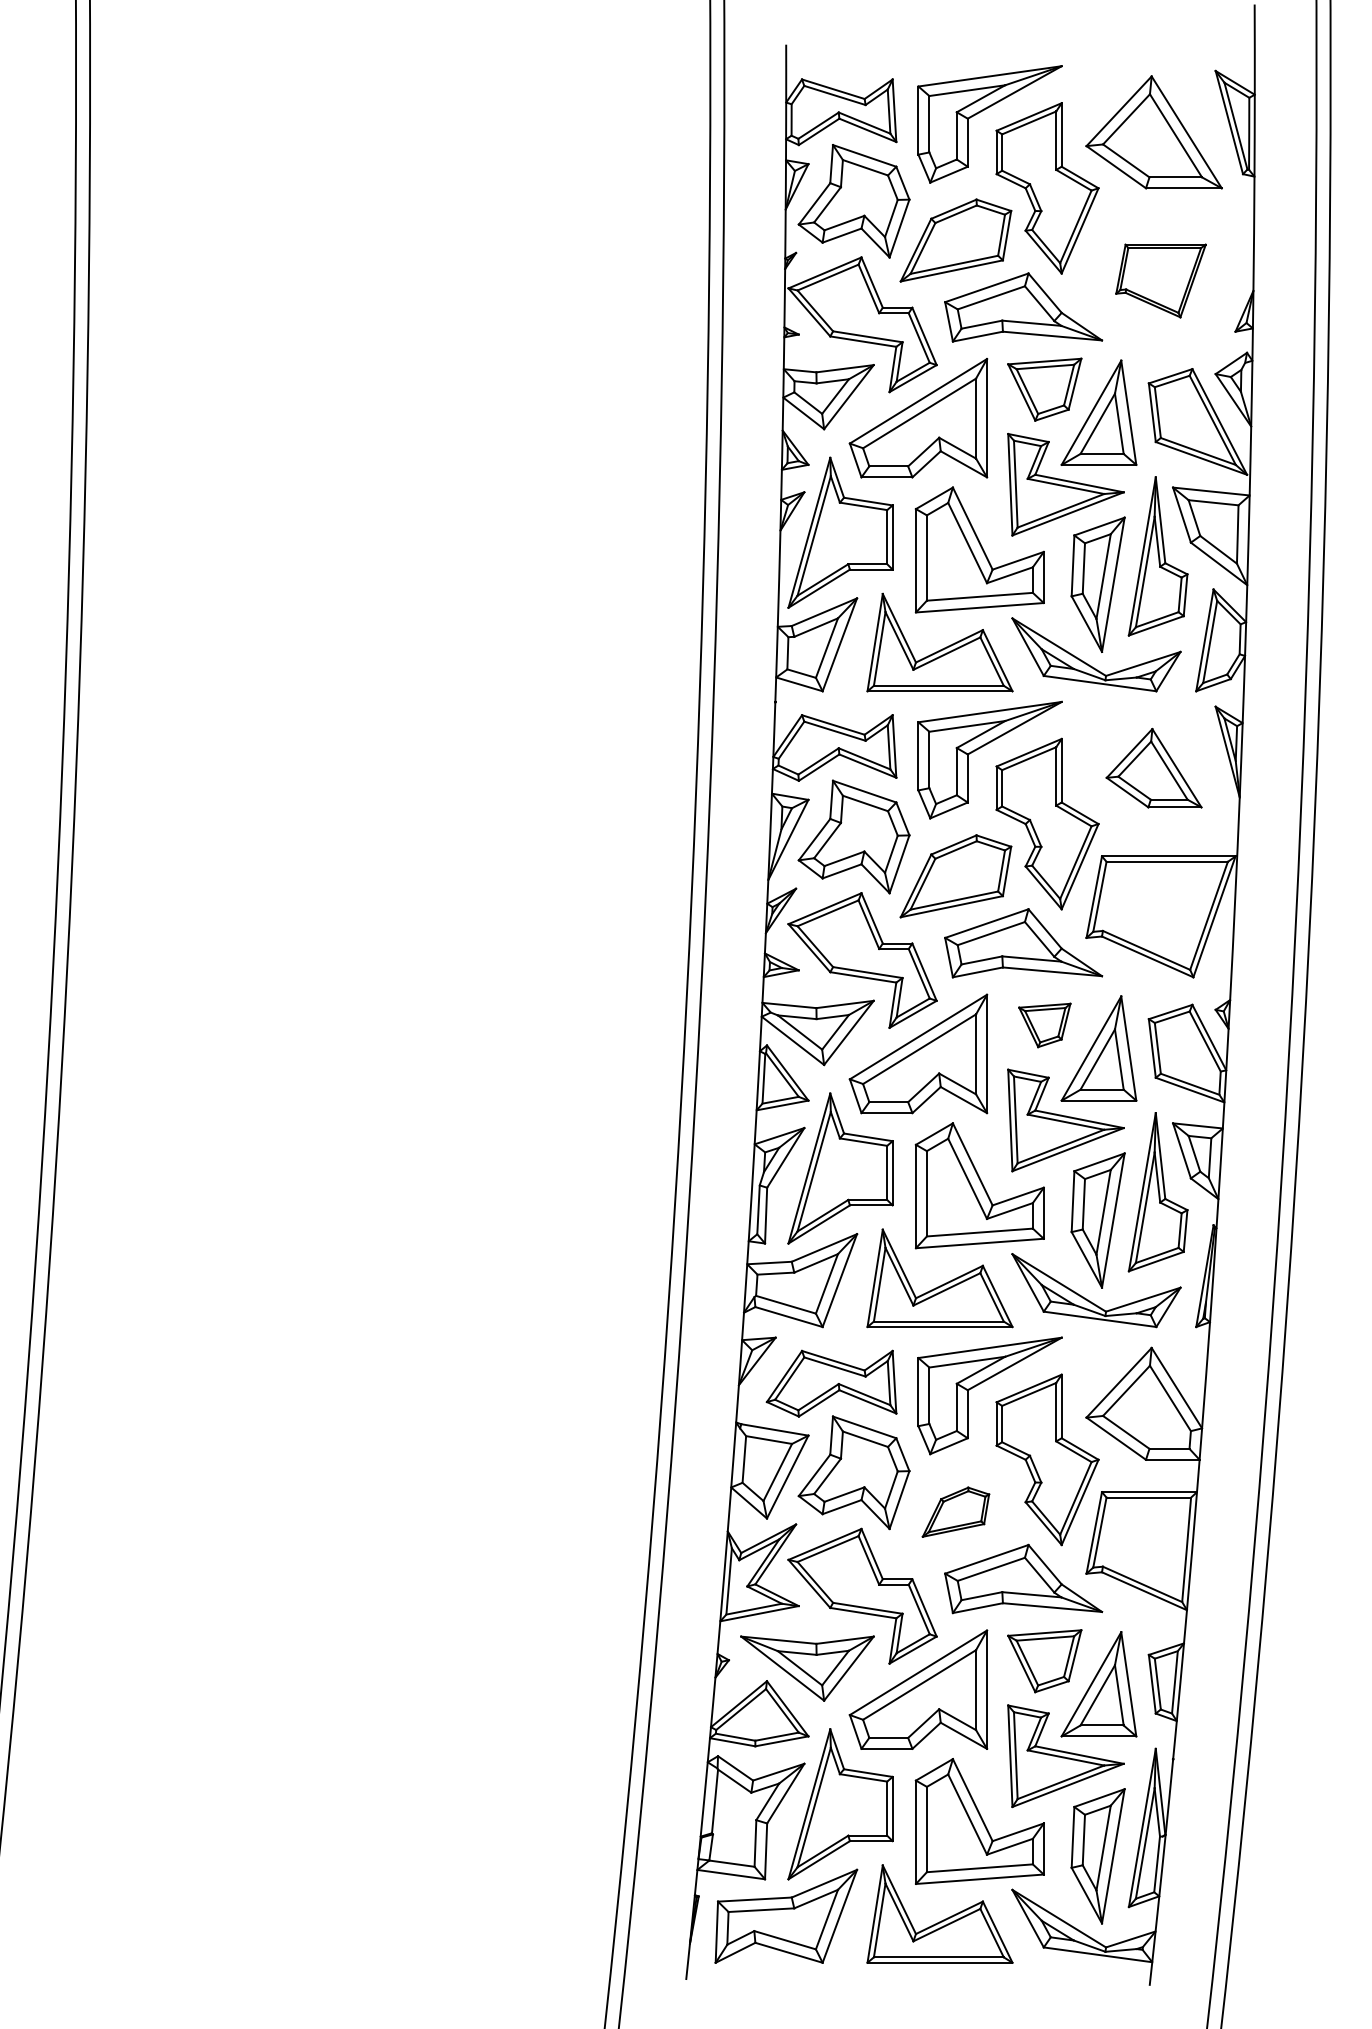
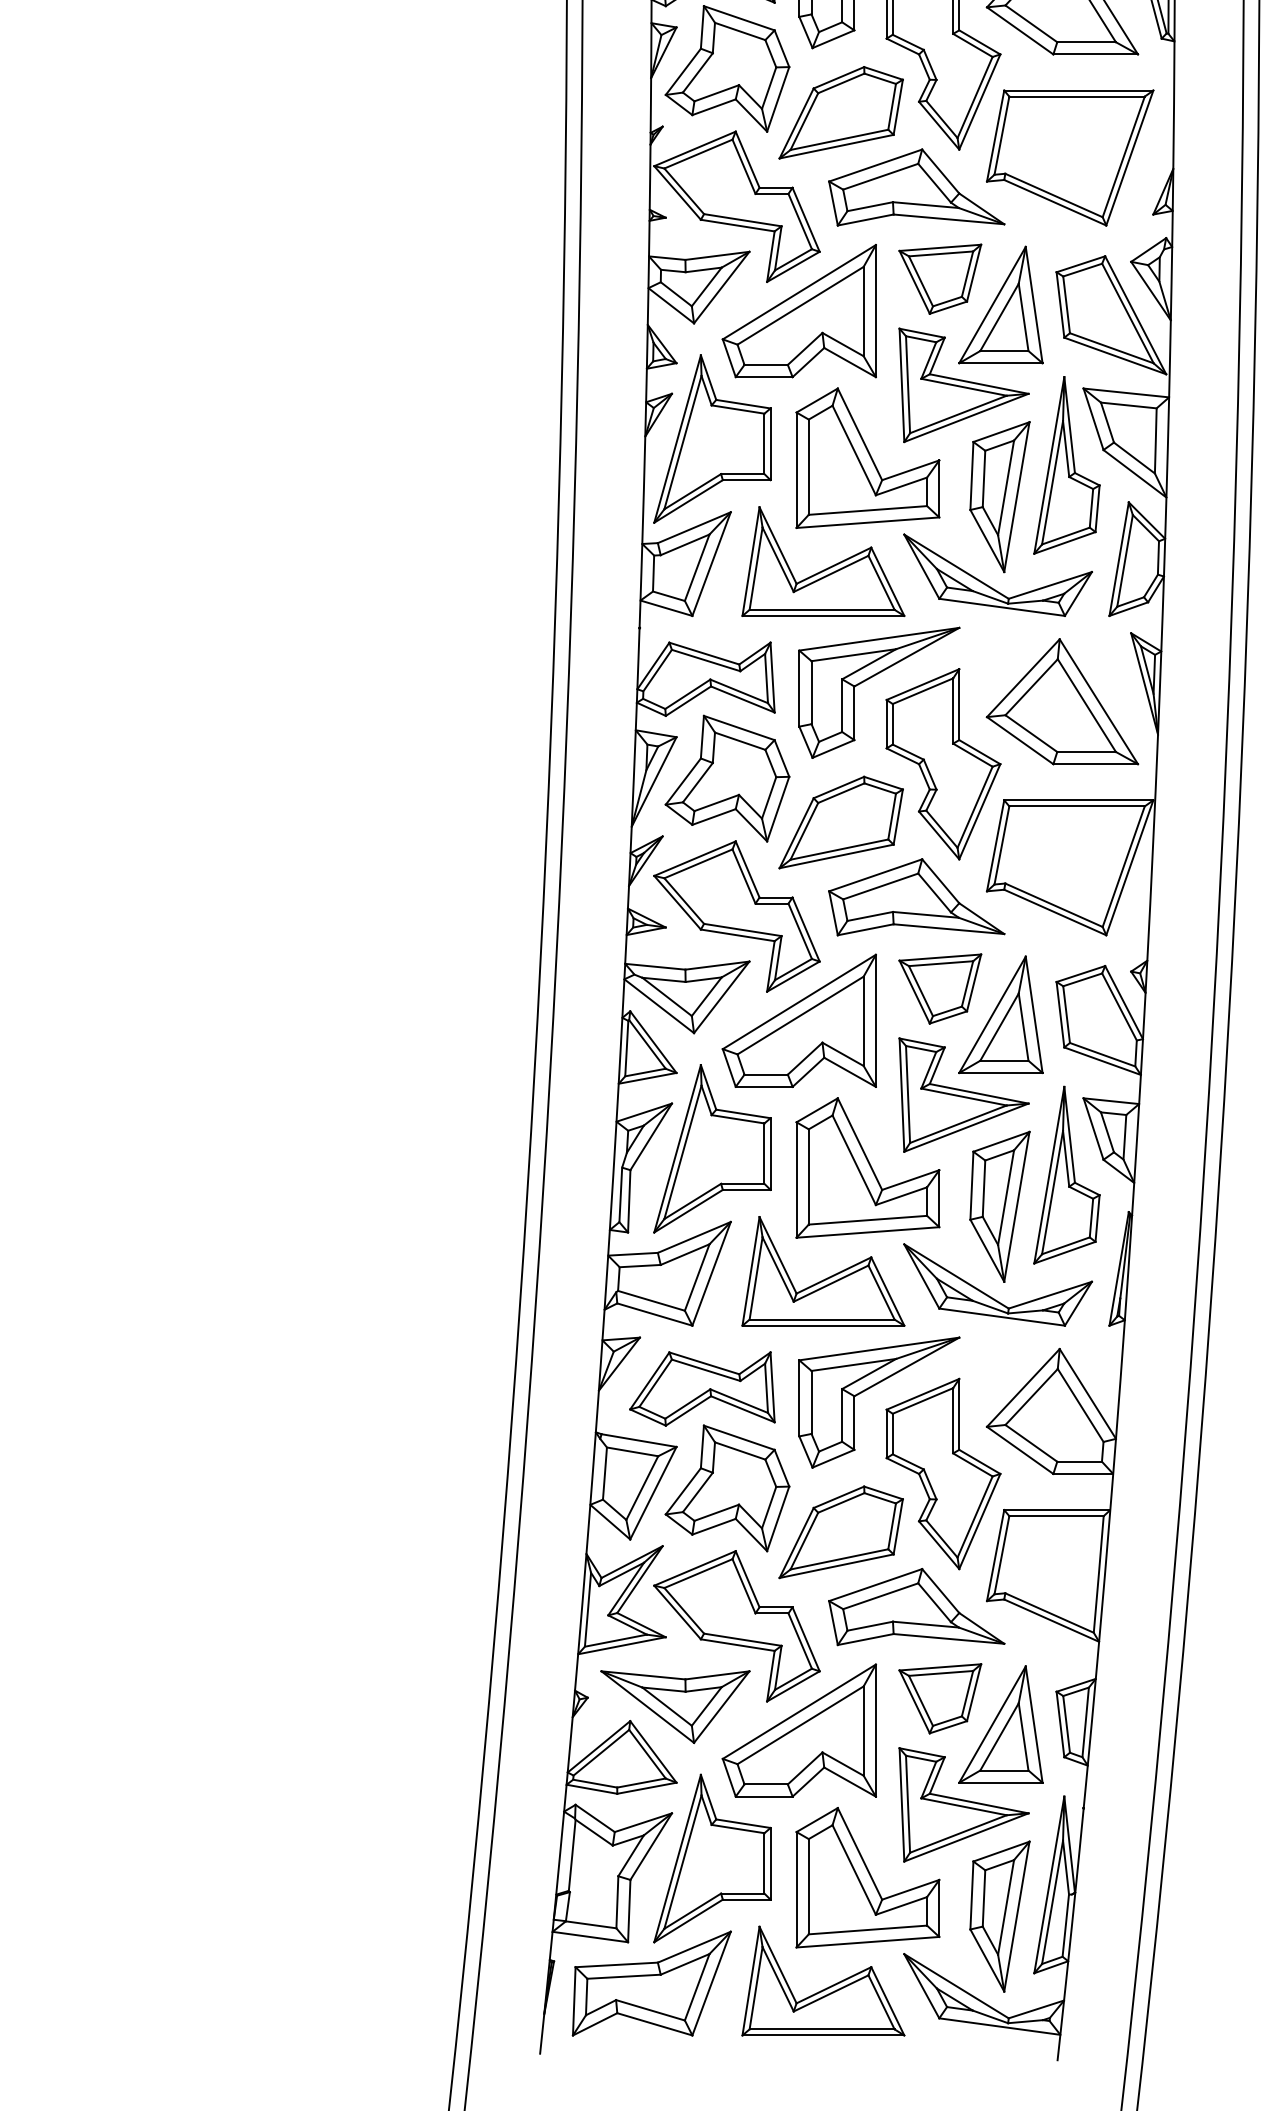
part: (1160, 280) -> (1069, 157), size x1.67
part: (1153, 768) -> (1061, 702), size x1.43
part: (1044, 1025) -> (940, 989), size x1.43
part: (955, 1512) -> (840, 1532), size x1.67

